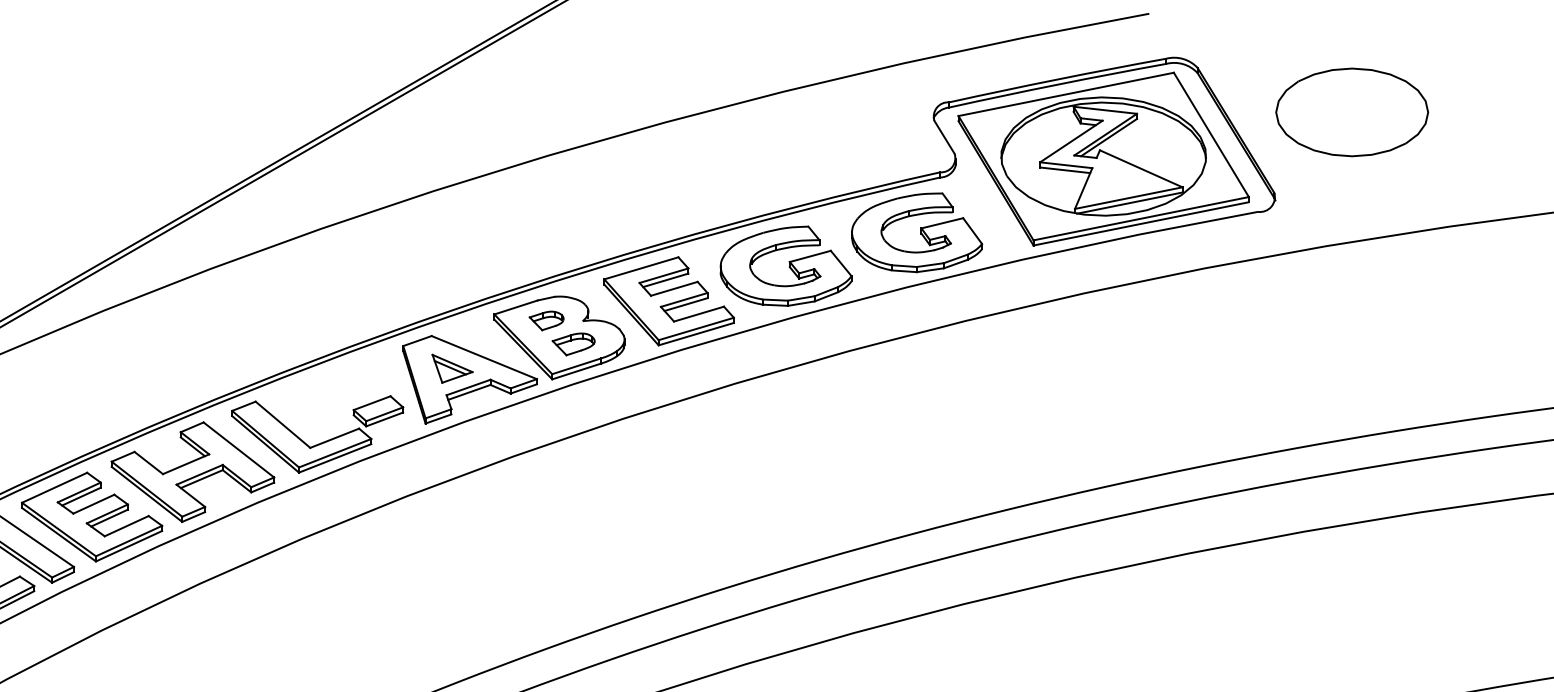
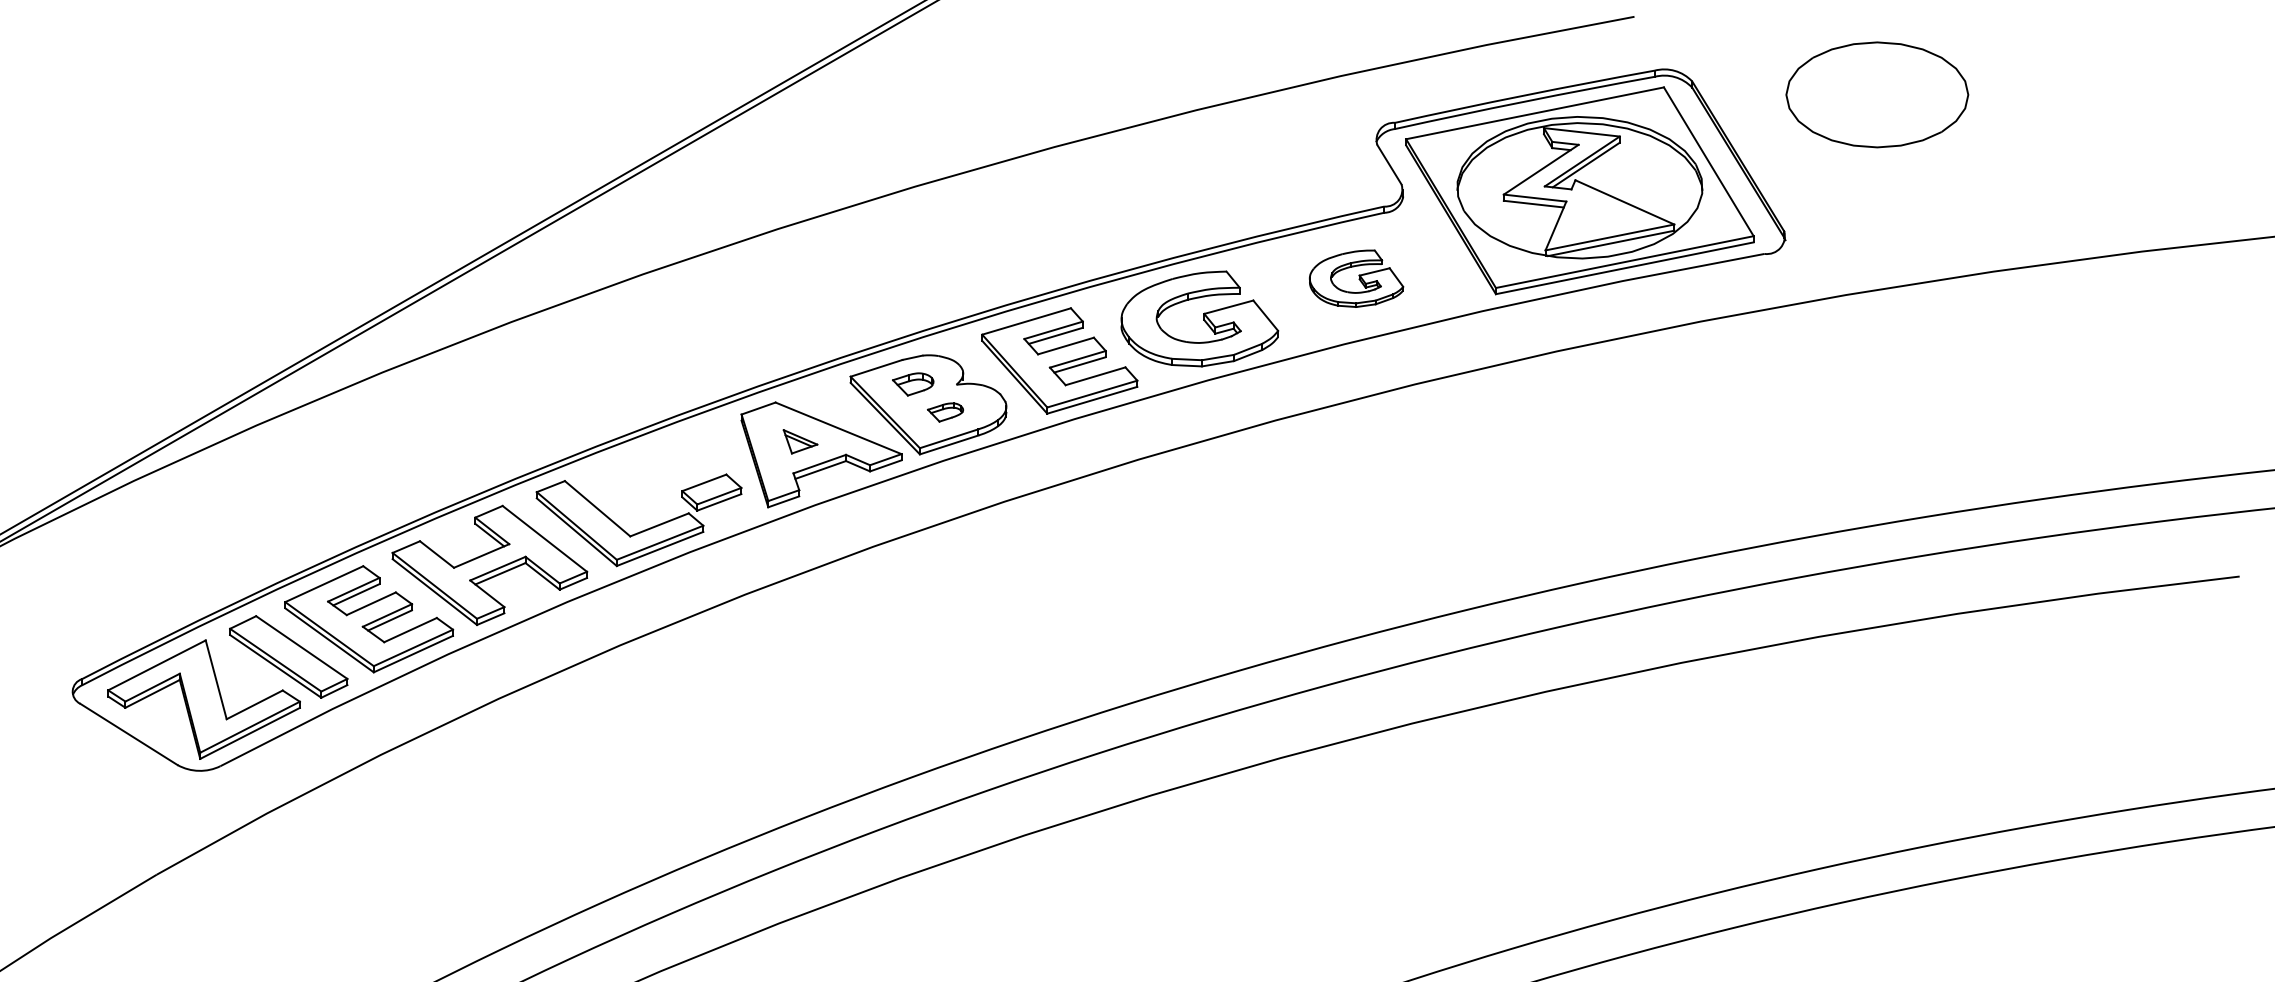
part: (1352, 112) -> (1877, 94), moved
part: (917, 232) -> (1356, 278), size x0.6
part: (573, 344) -> (945, 412), size x0.7
part: (452, 368) -> (800, 441), size x0.7

